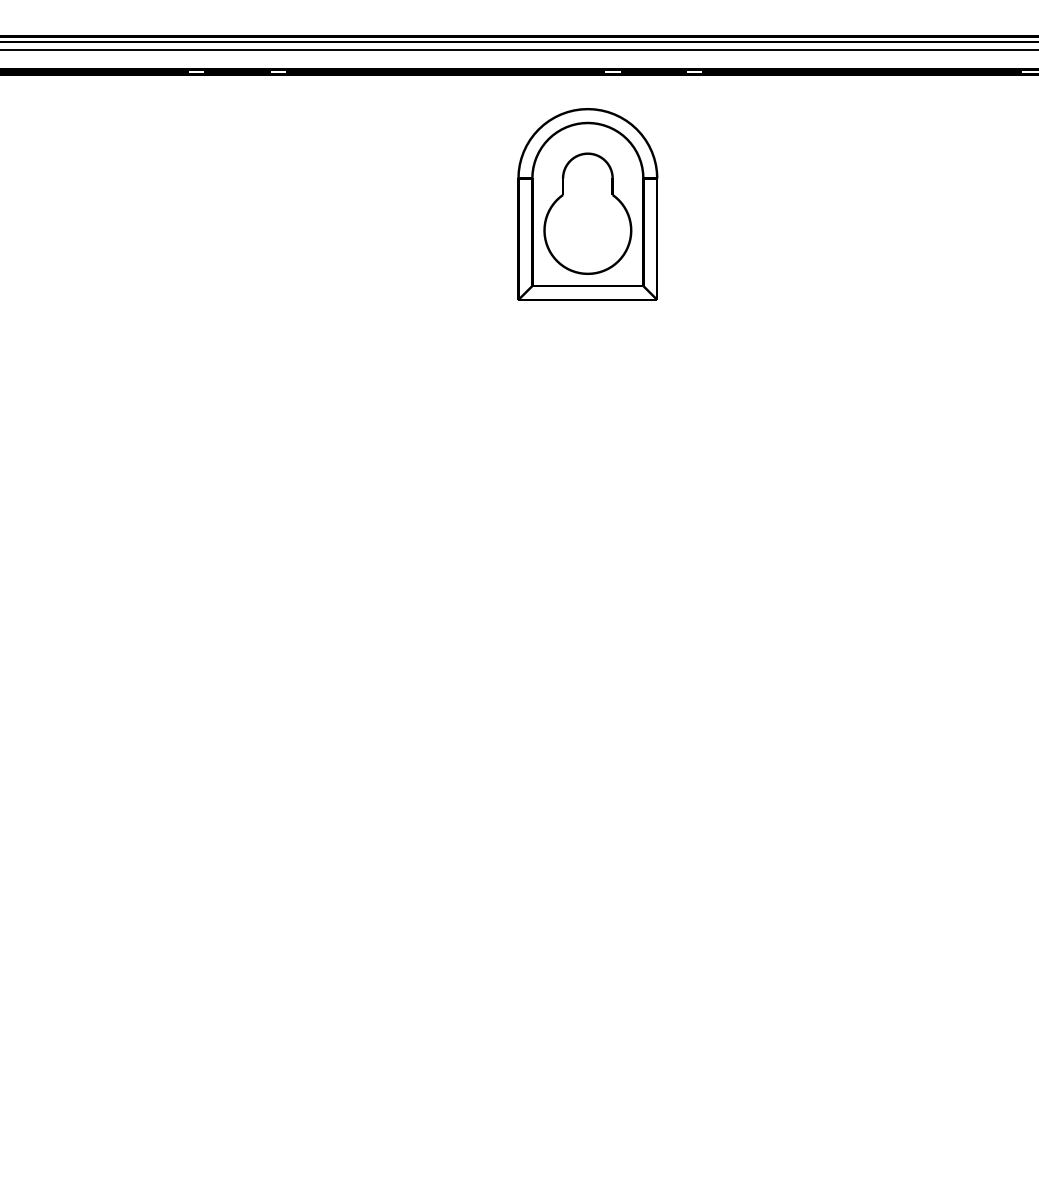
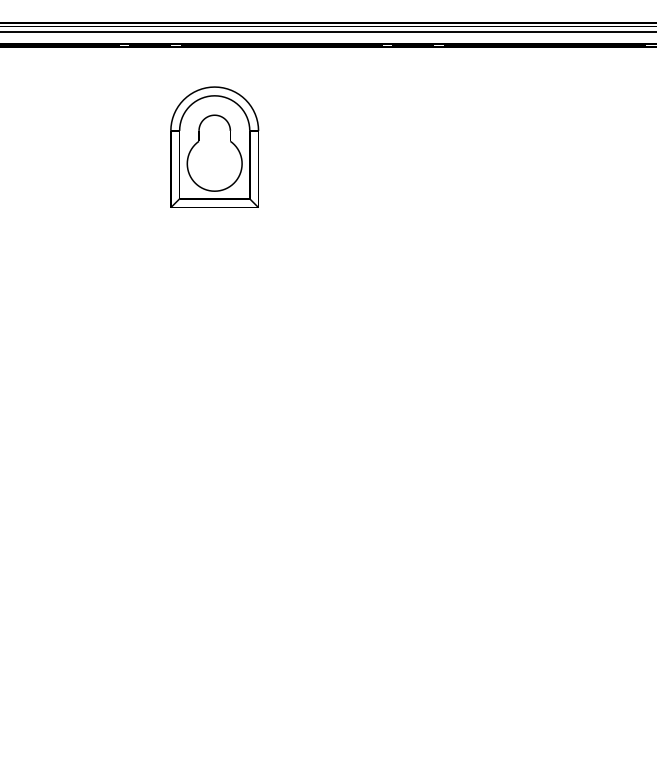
part: (587, 203) -> (214, 146), moved

